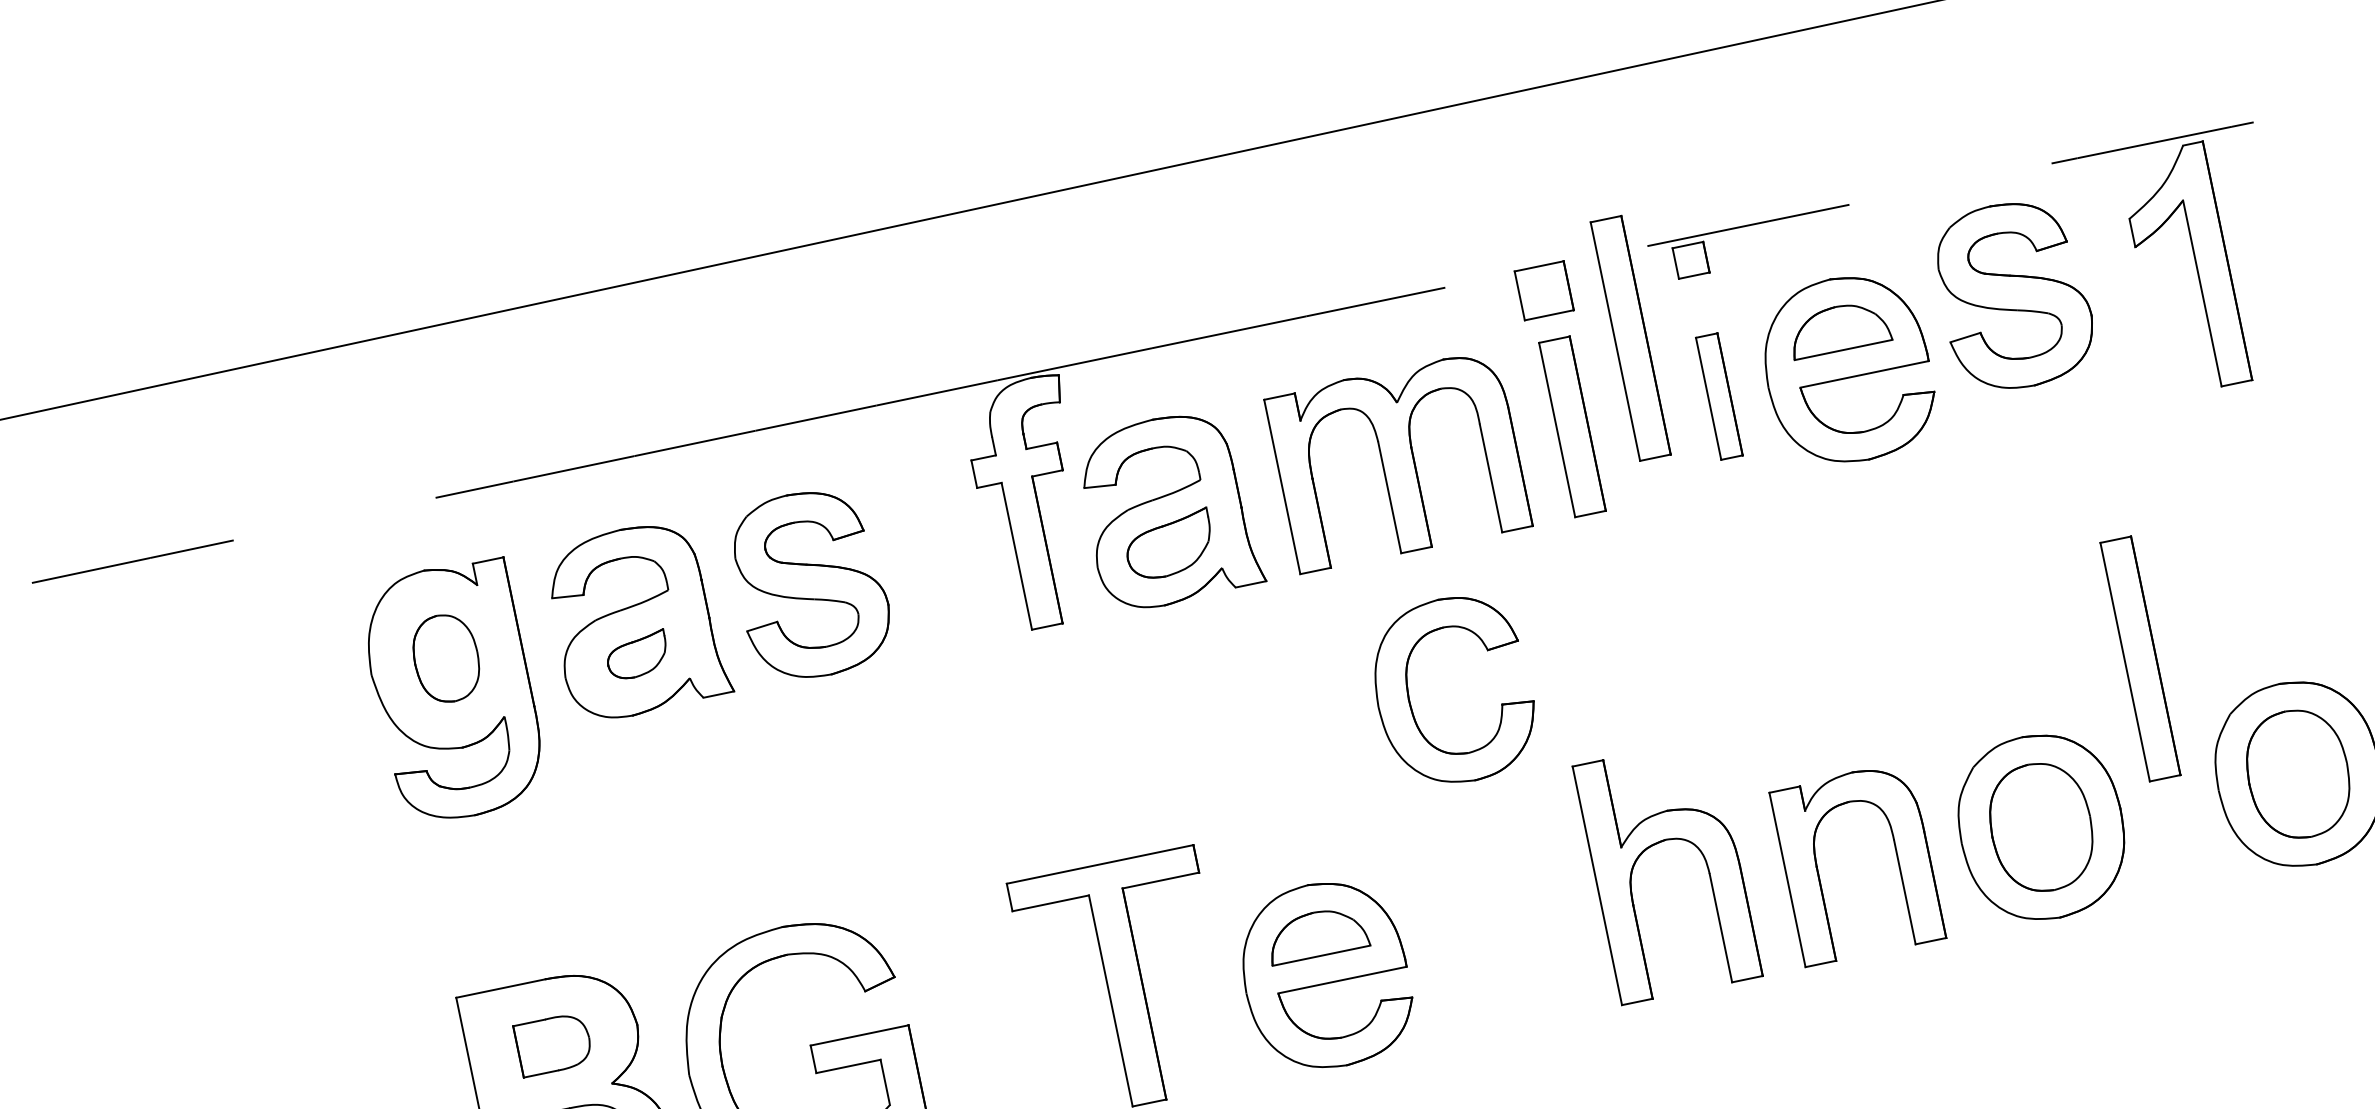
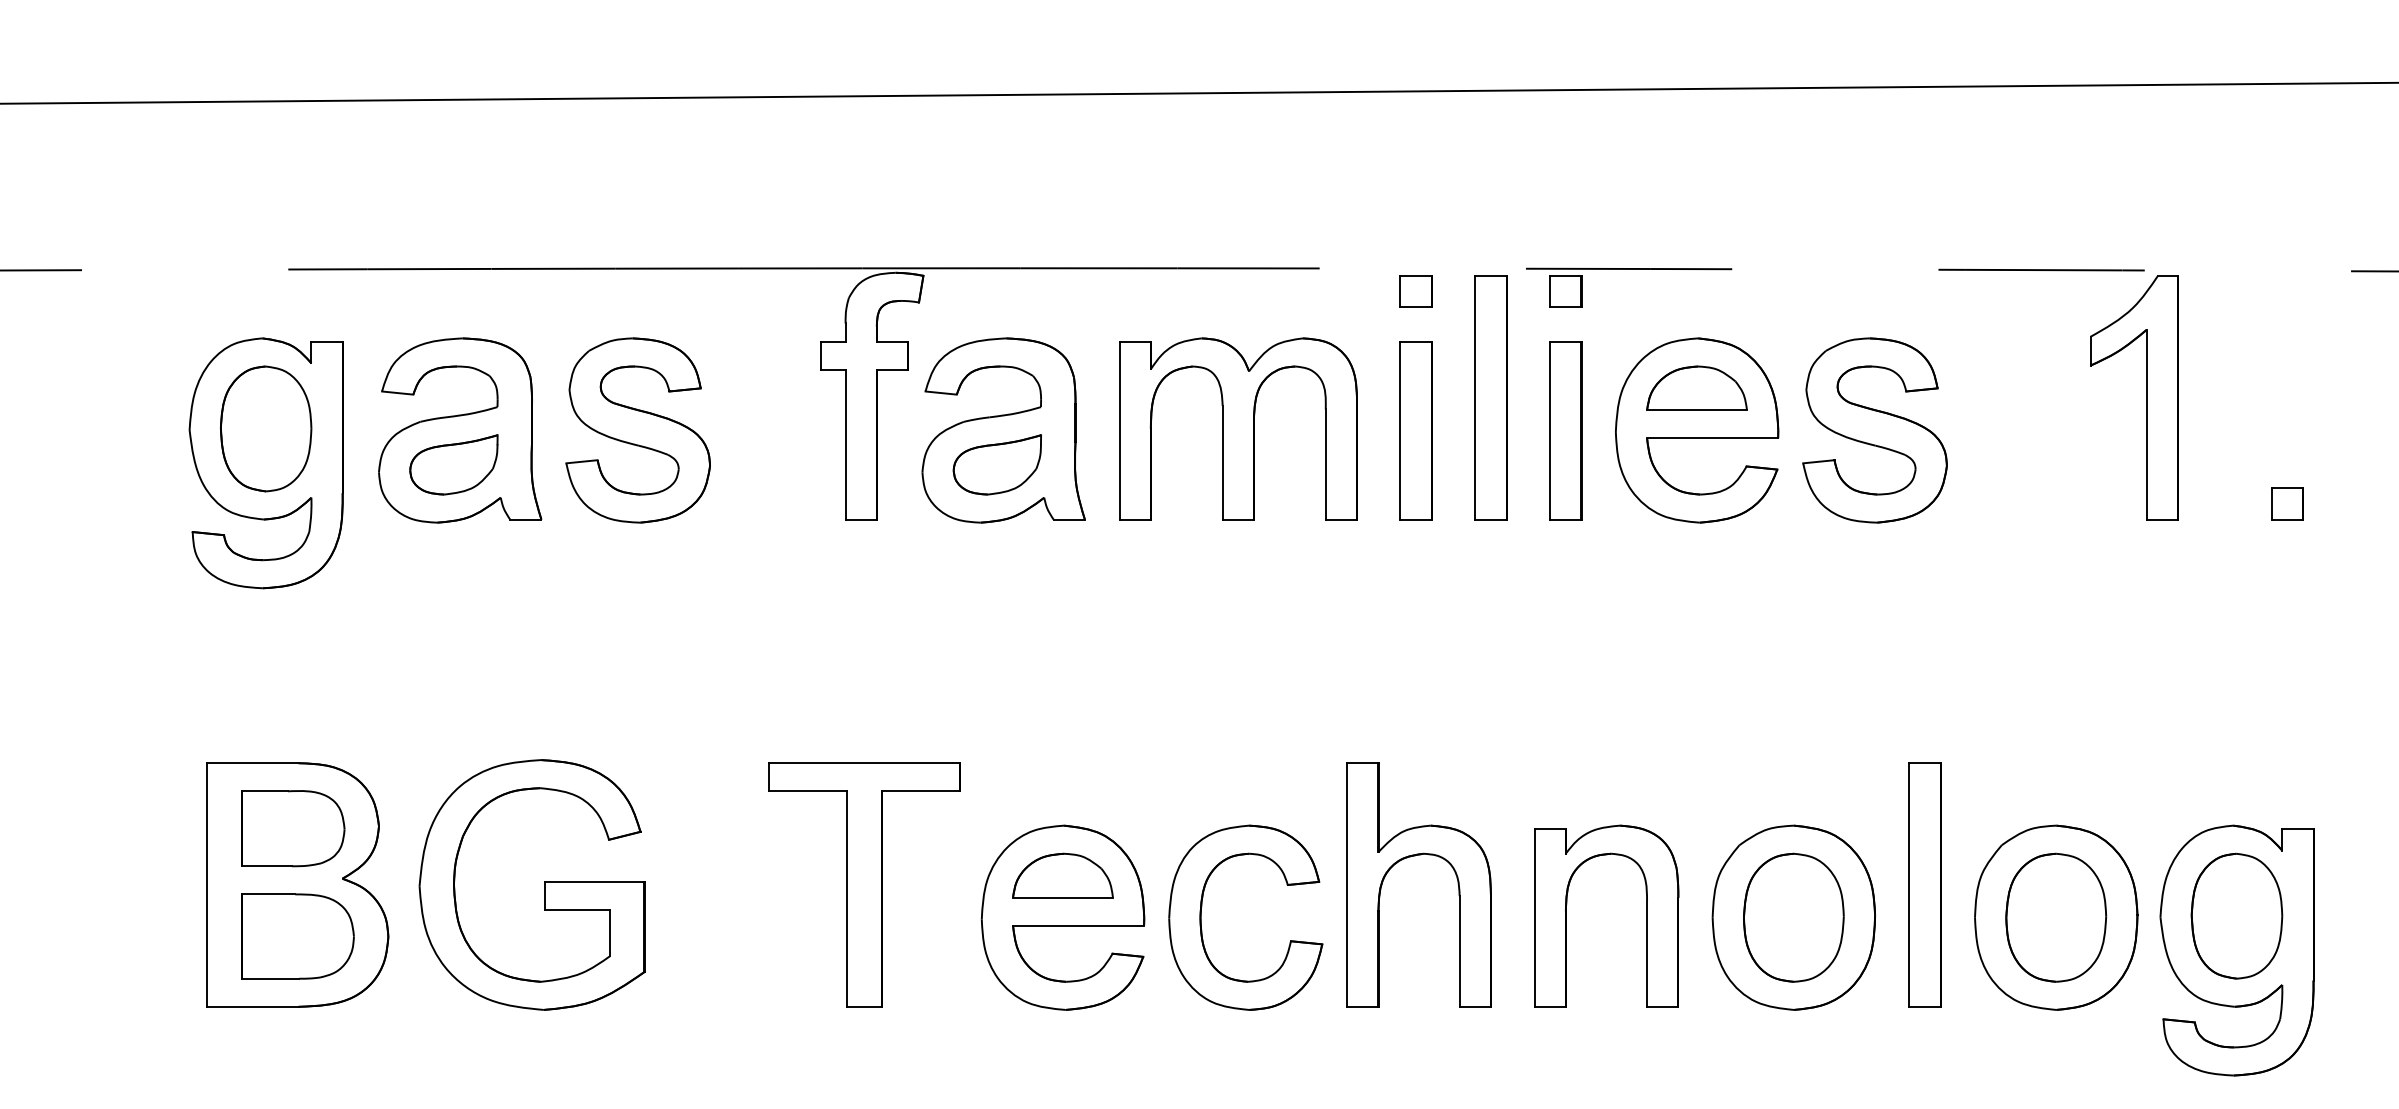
part: (2196, 266) -> (2146, 397), moved
part: (1543, 290) -> (1415, 291), size x0.62
part: (2013, 295) -> (1874, 430), moved
part: (1630, 338) -> (1490, 397), moved
part: (1718, 396) -> (1565, 430), size x1.43
part: (636, 655) -> (453, 464), size x1.43
part: (446, 657) -> (266, 428), size x1.43
part: (2139, 658) -> (1924, 884), moved
part: (1409, 699) -> (1201, 917), moved
part: (554, 1044) -> (293, 828), size x1.43

